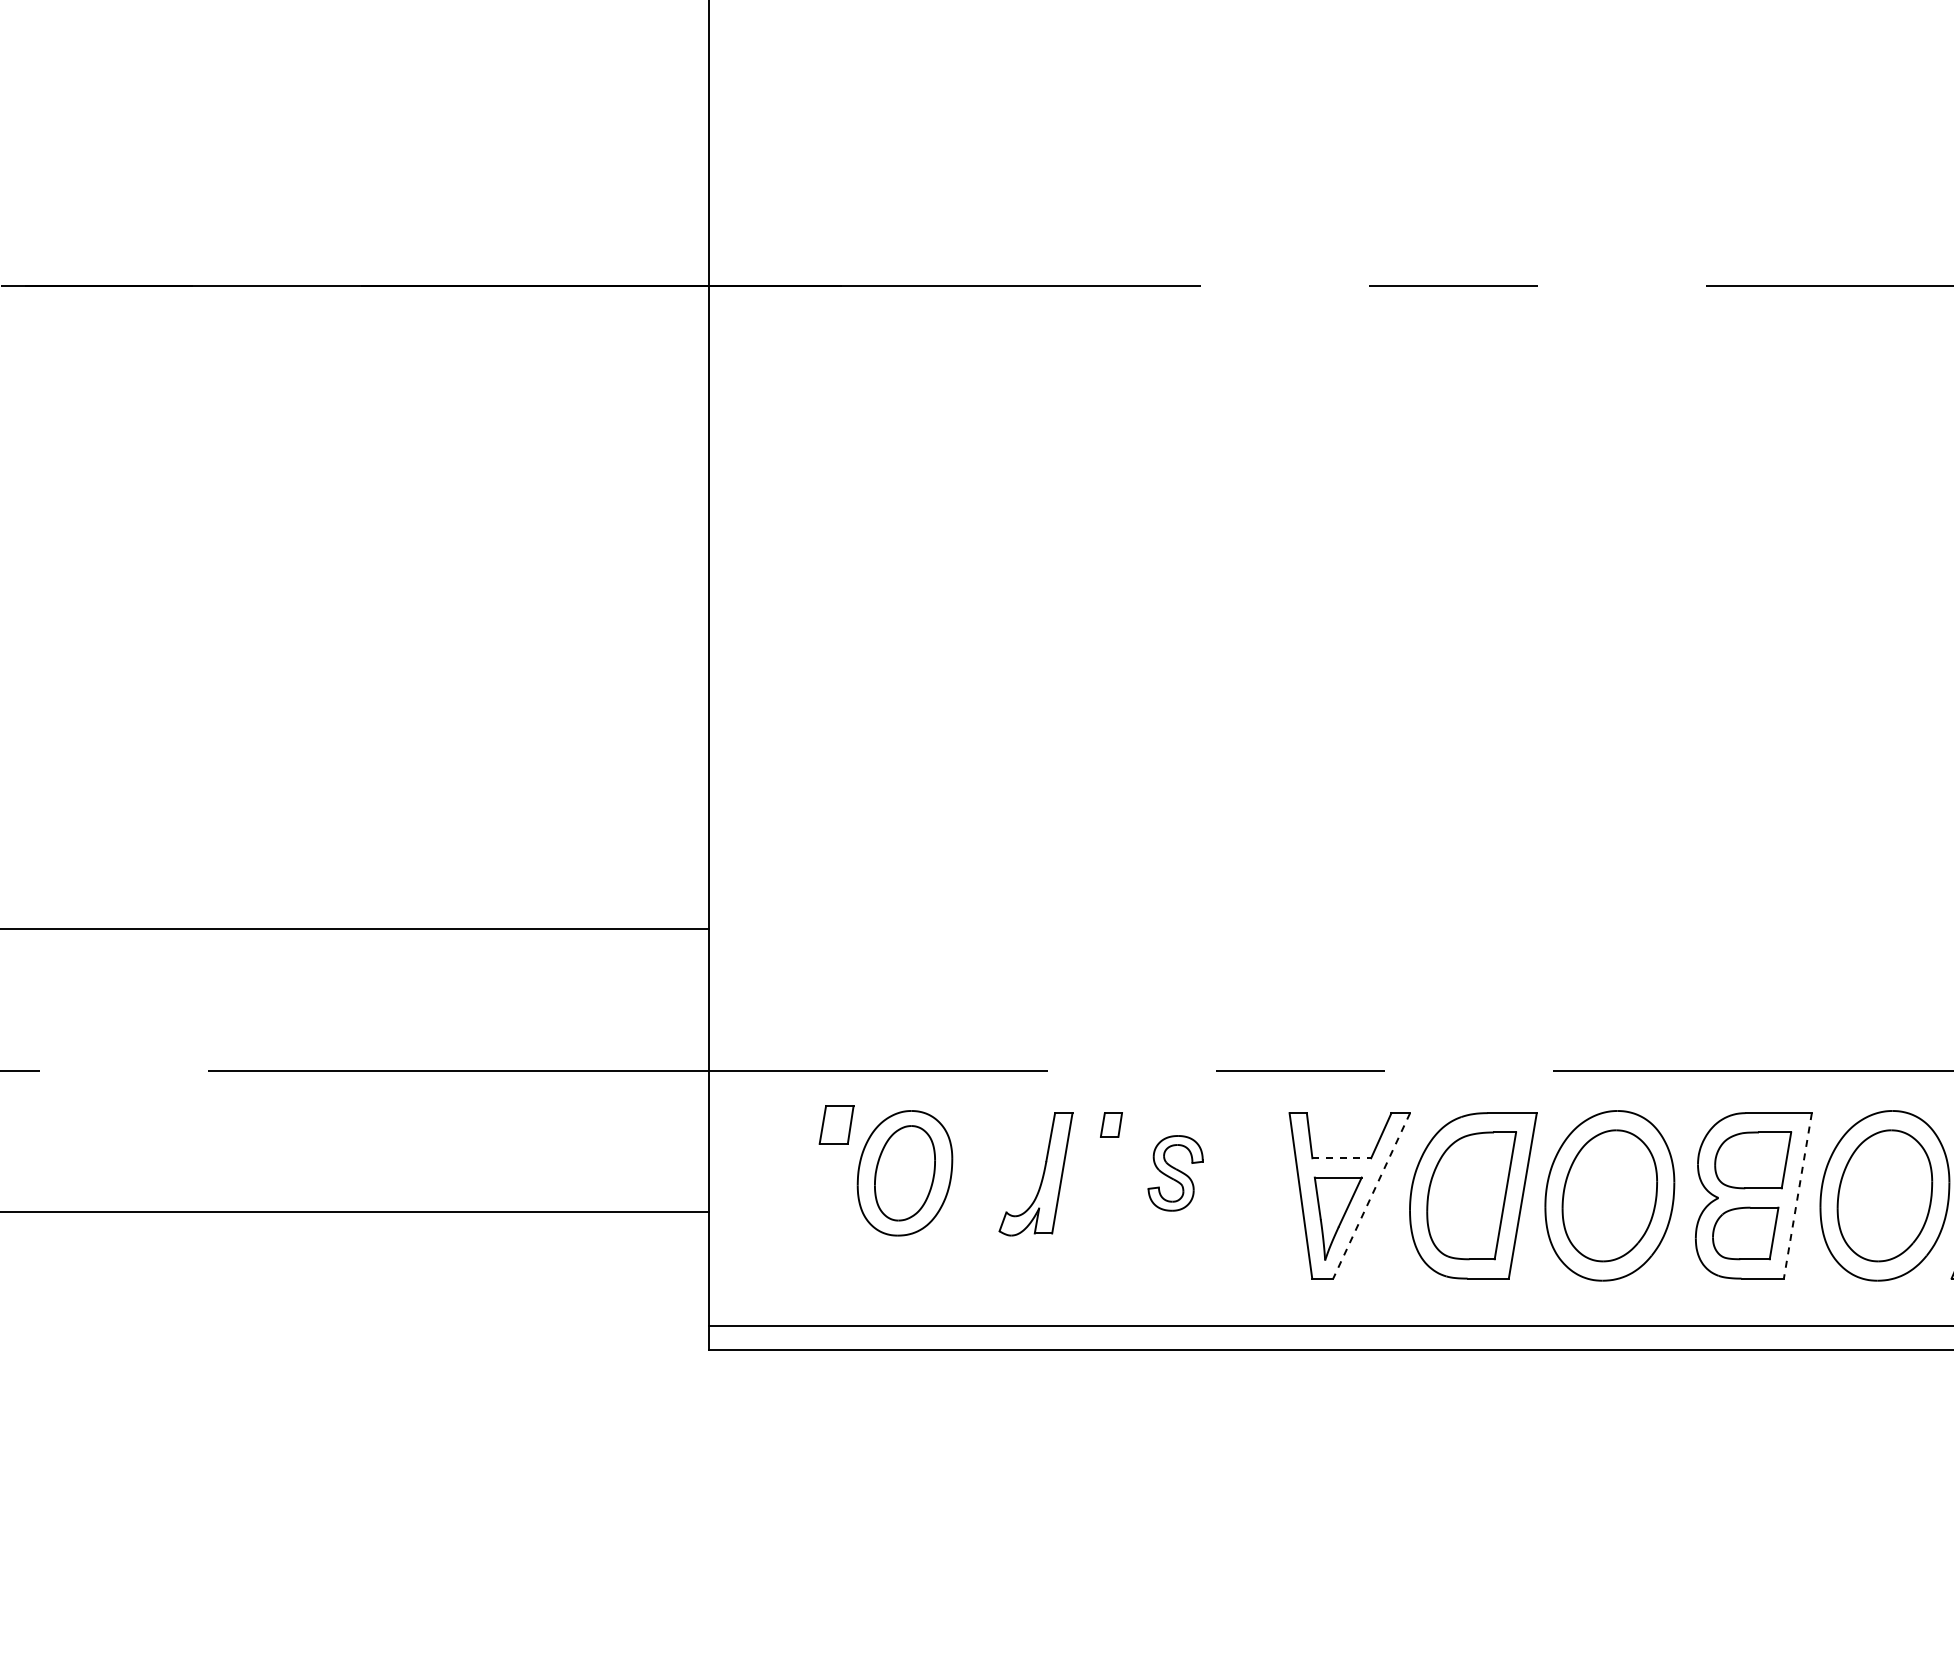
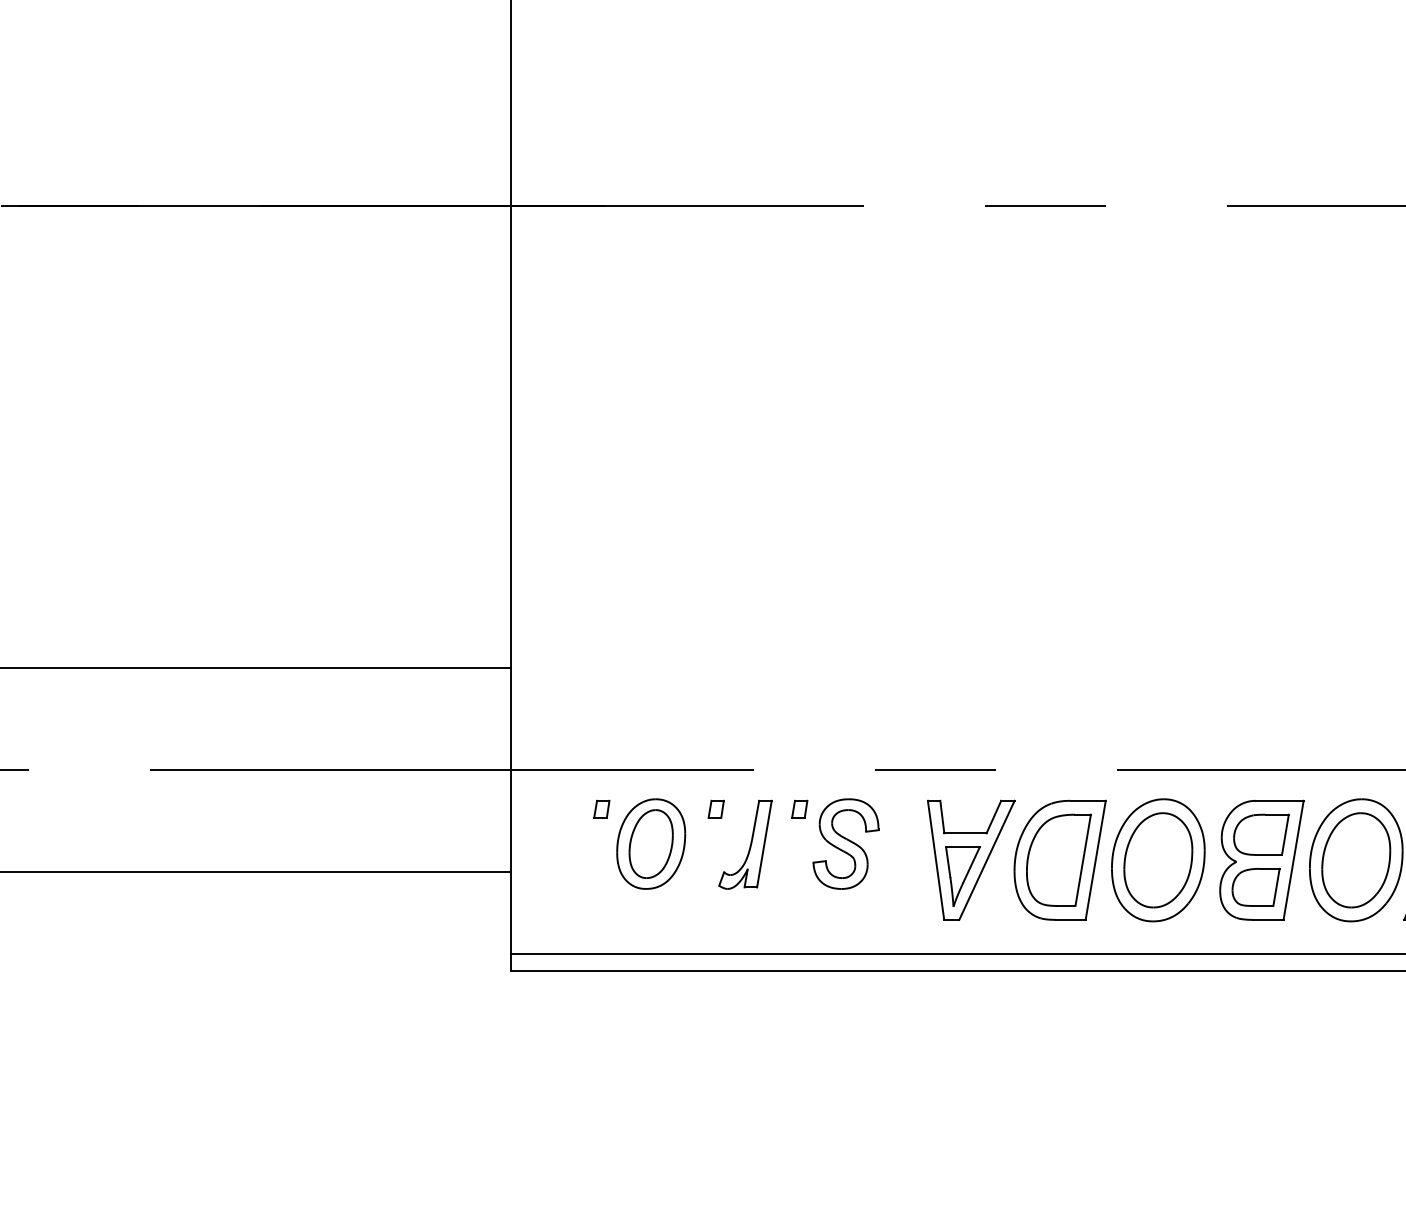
part: (835, 1124) -> (601, 808), size x0.62
part: (994, 1124) -> (715, 808), added
line: (1342, 1158) -> (965, 833), dashed -> solid
part: (1175, 1173) -> (845, 844), size x1.67
line: (1797, 1195) -> (1293, 860), dashed -> solid
line: (1371, 1196) -> (986, 860), dashed -> solid

